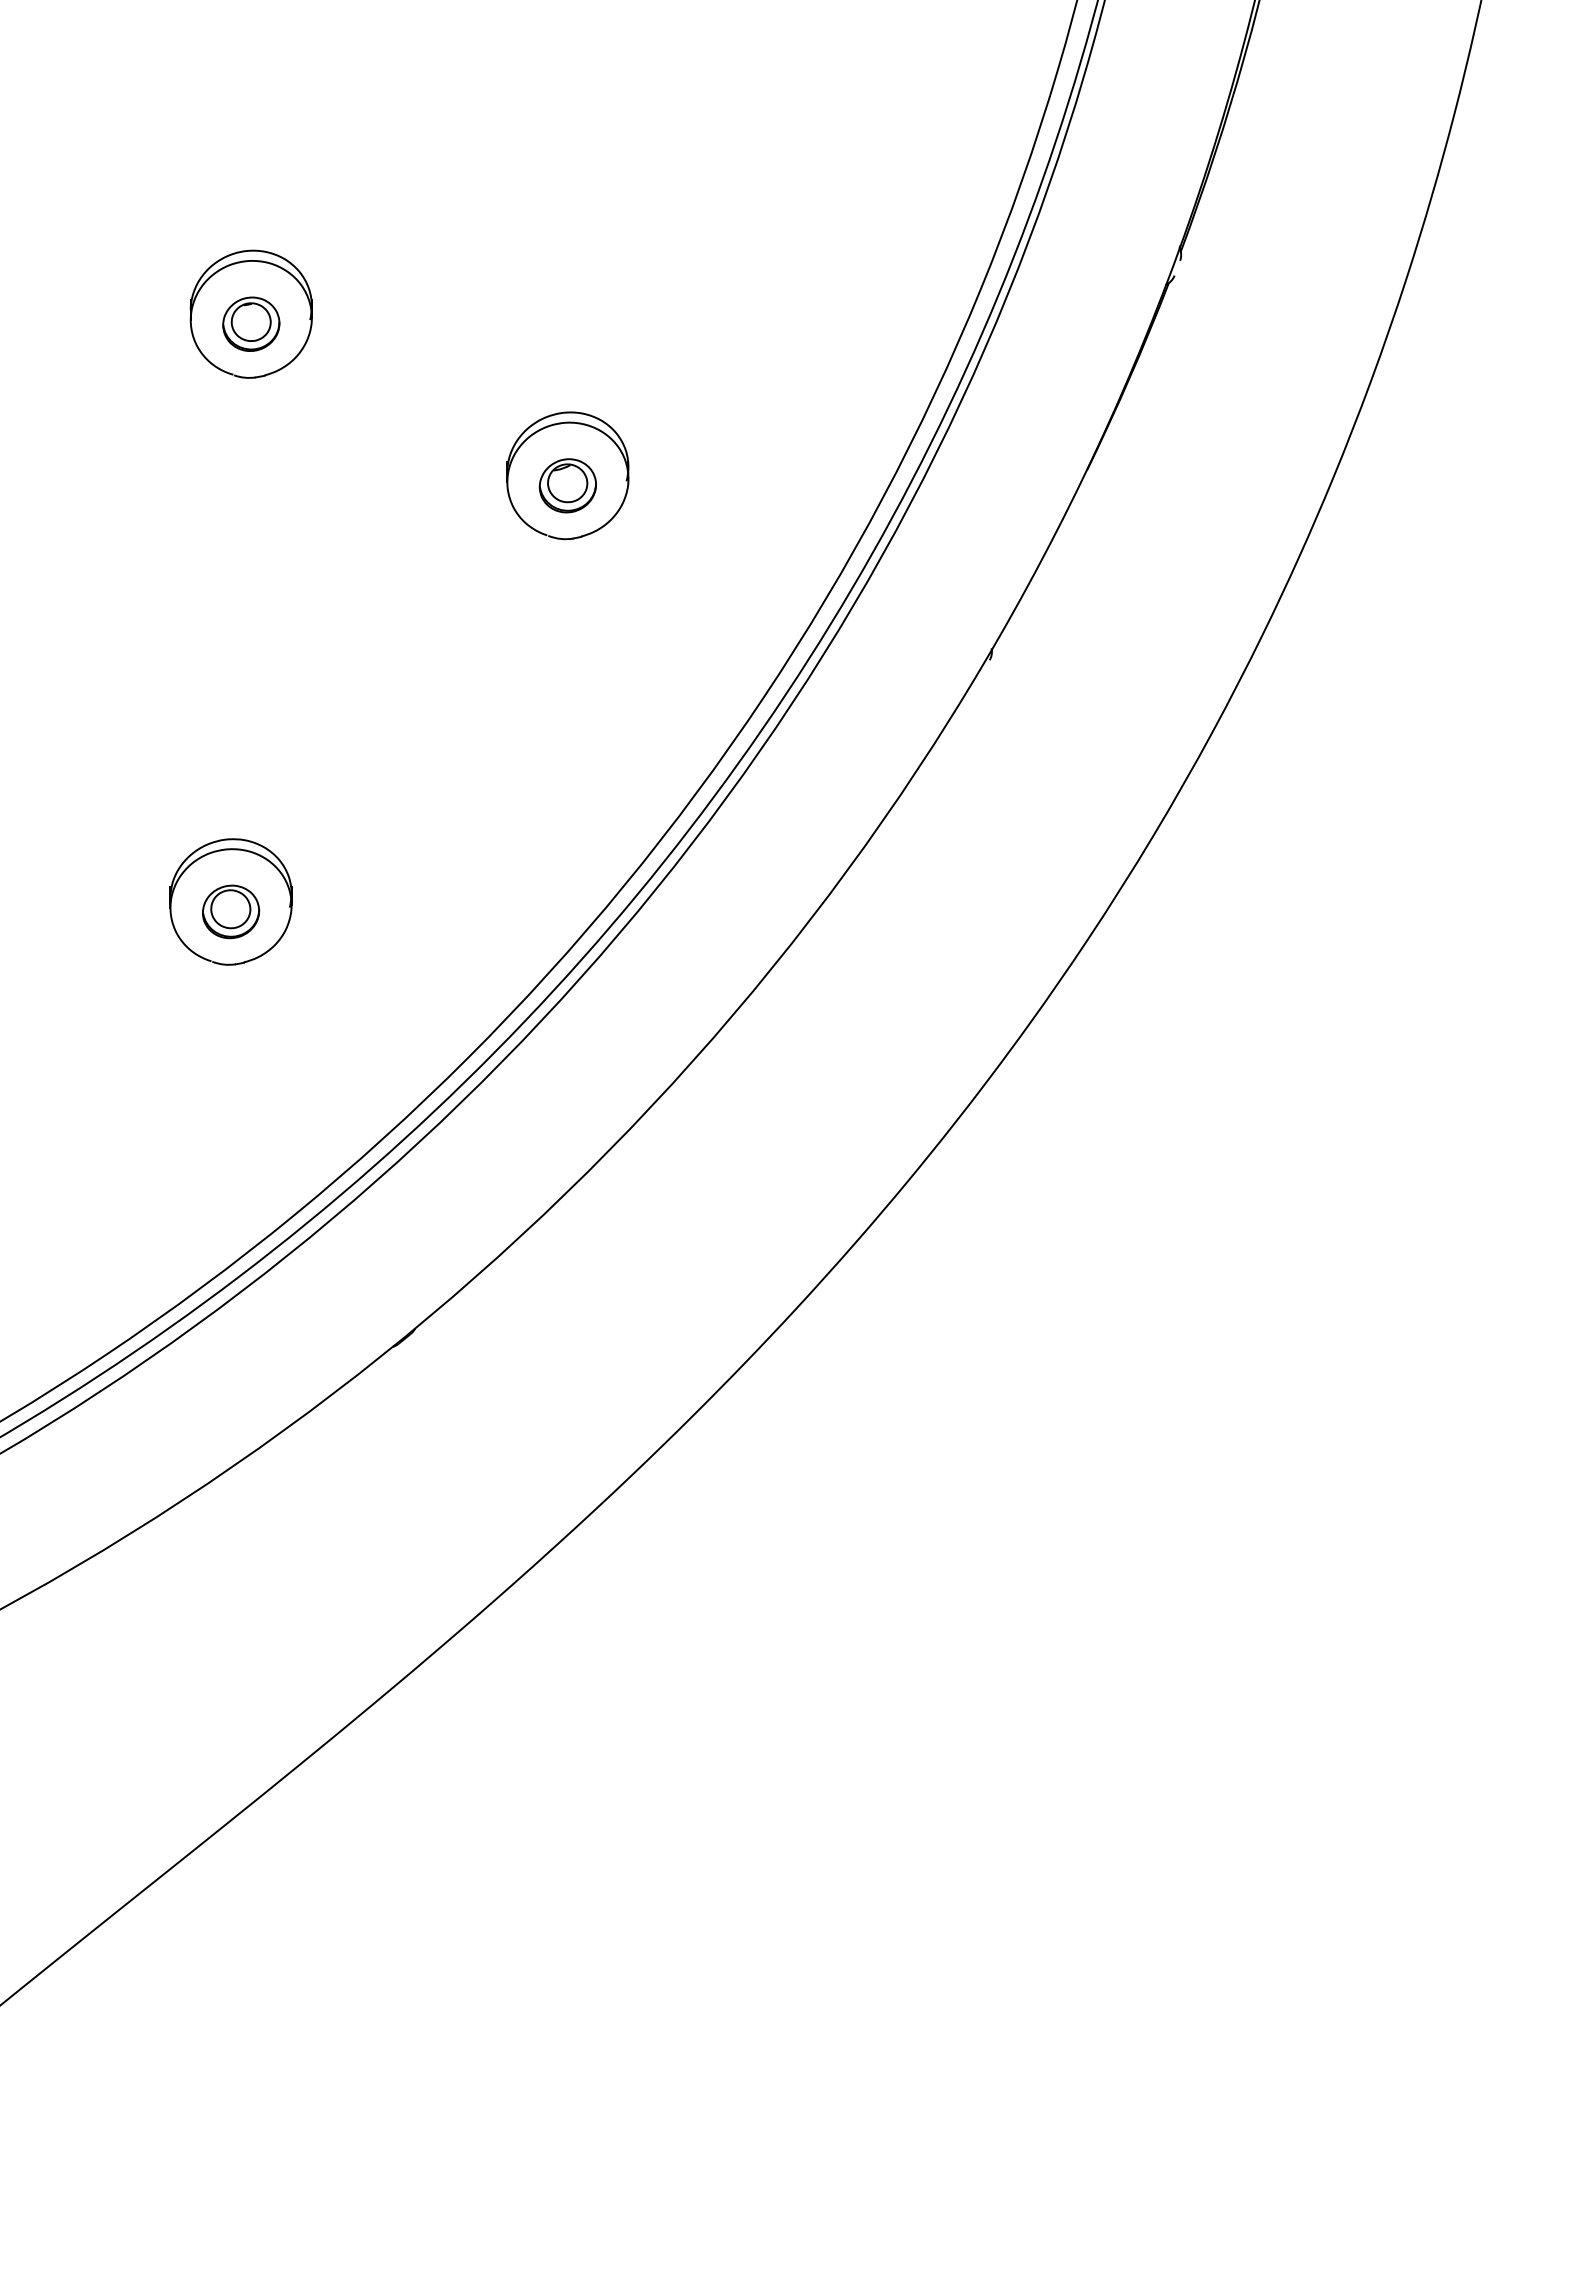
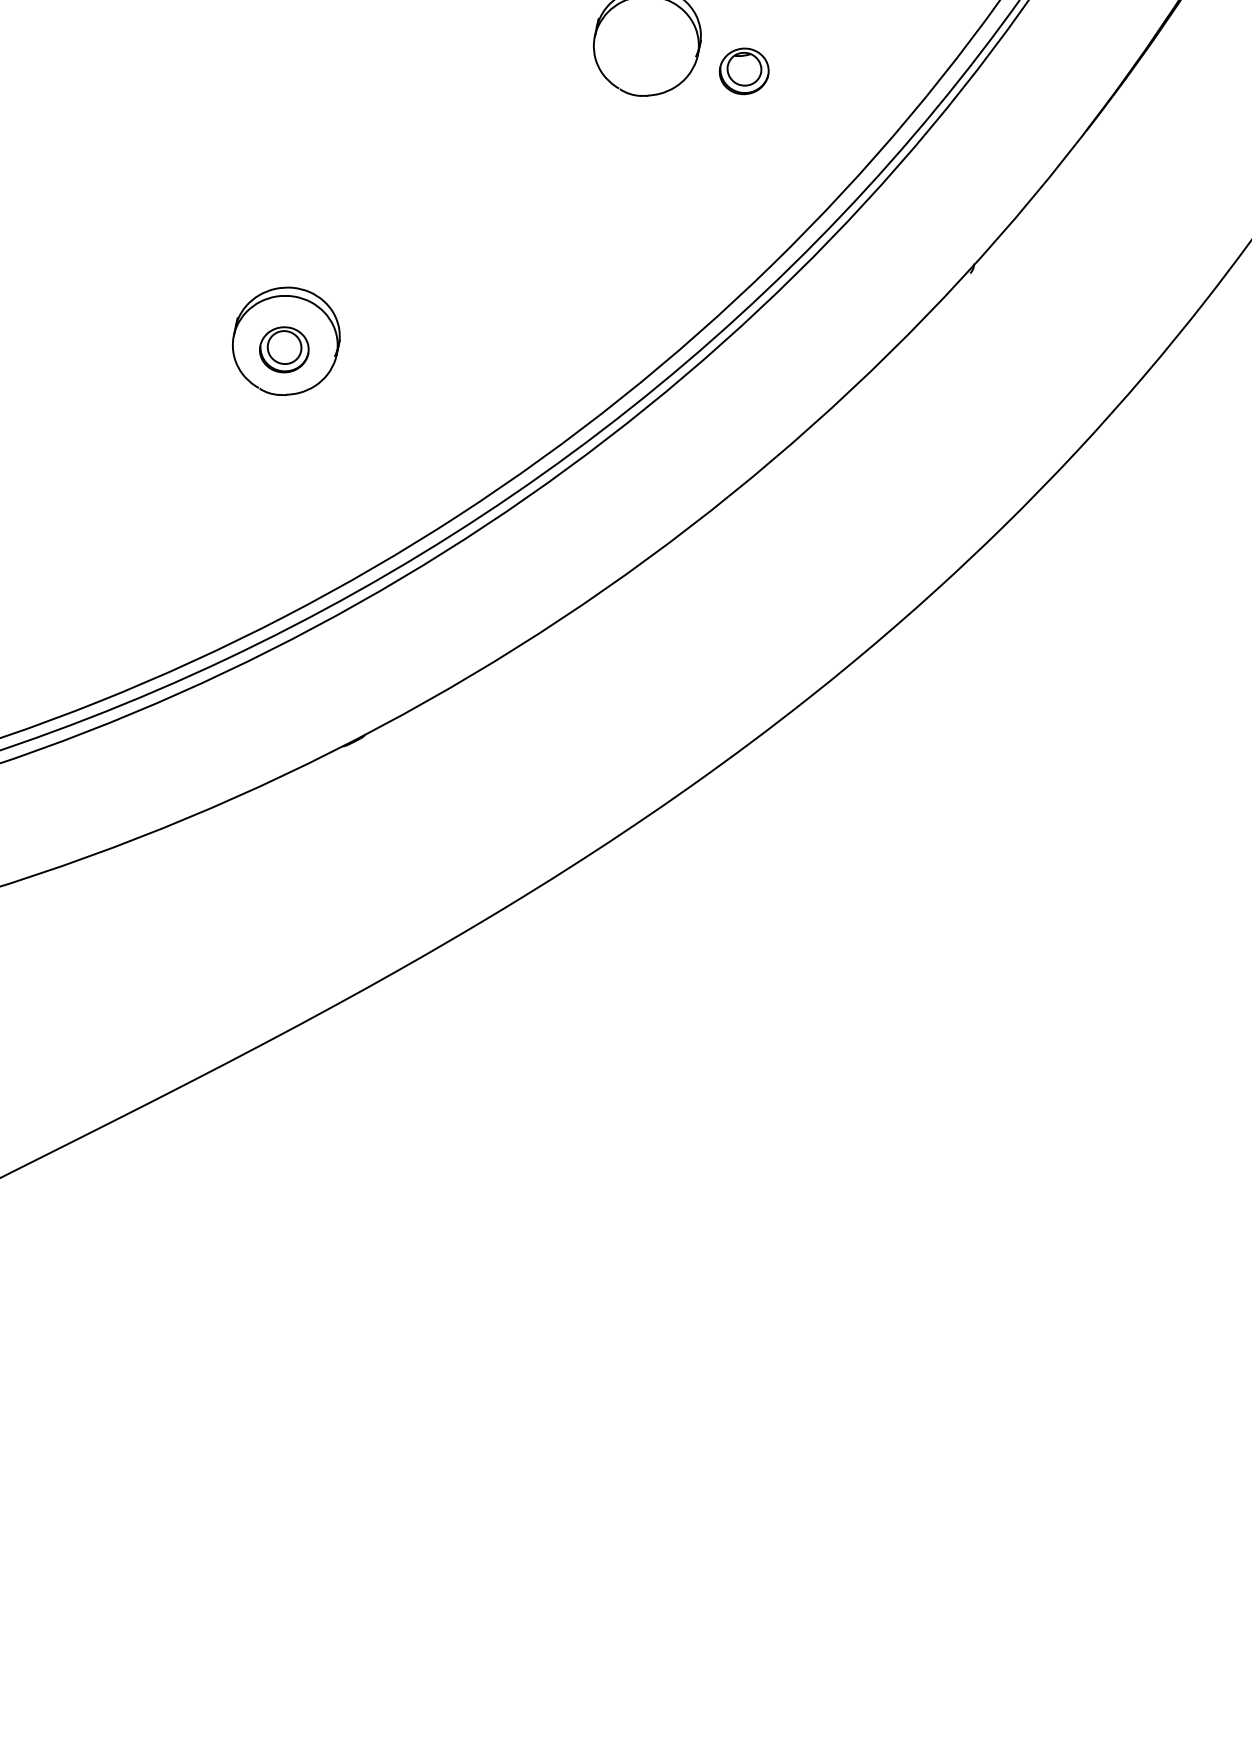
part: (567, 485) -> (743, 71), moved

